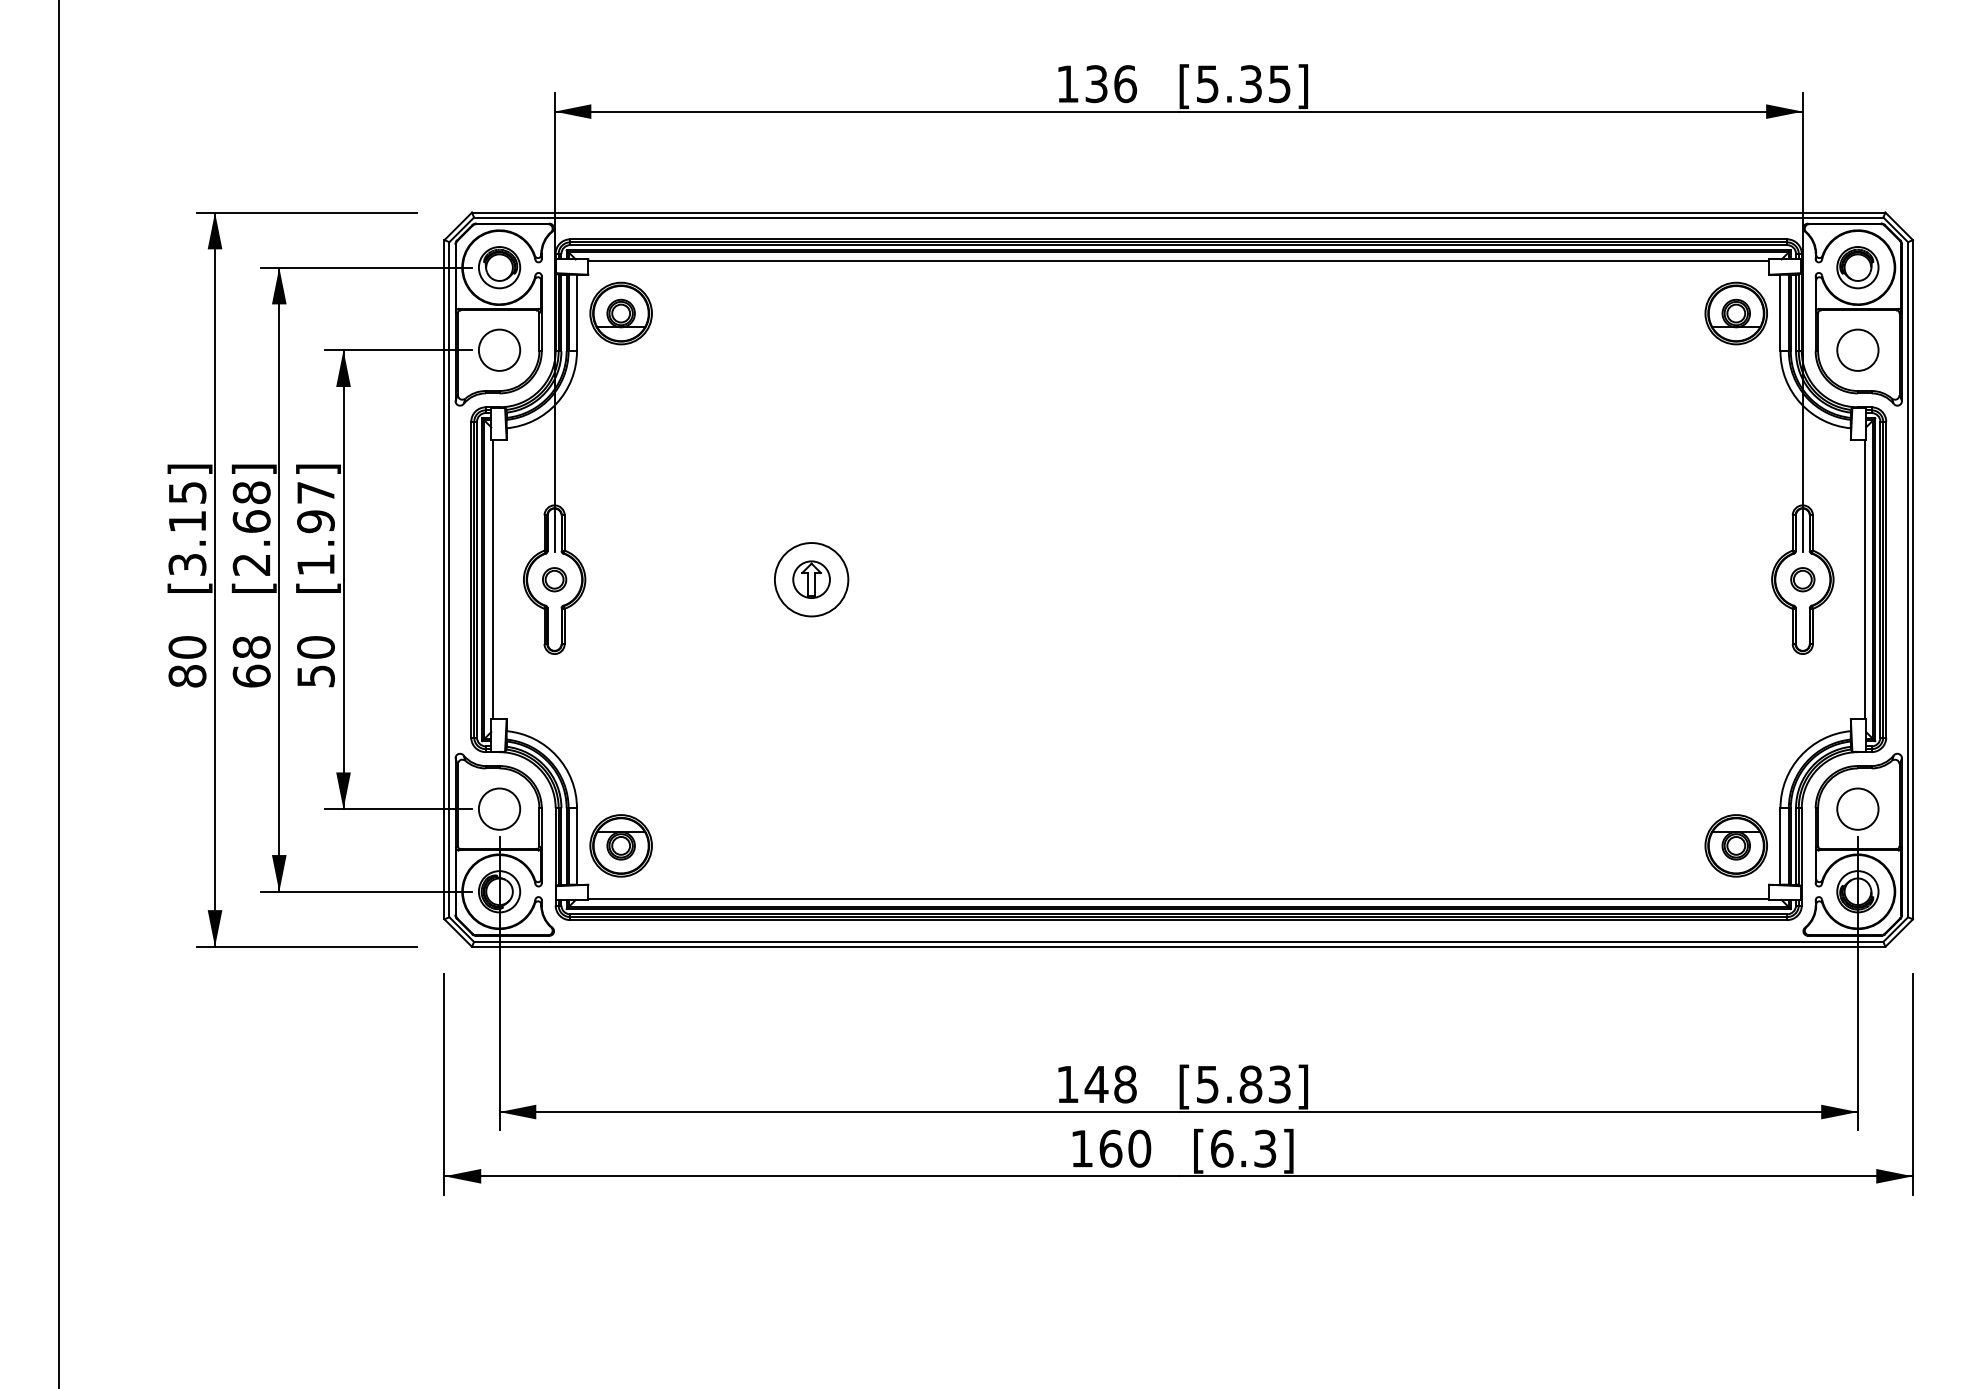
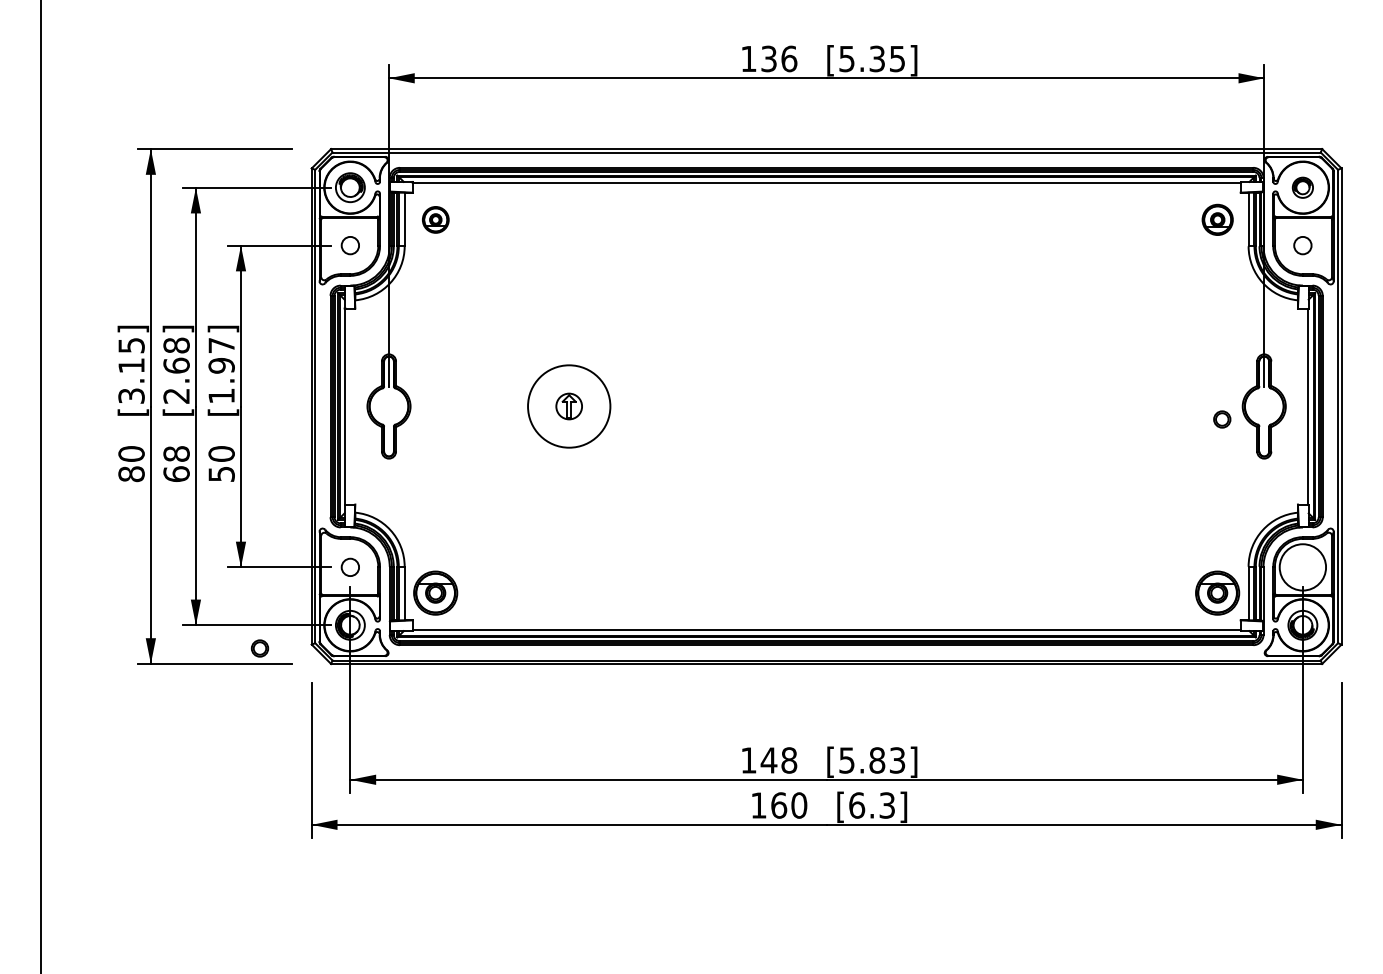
part: (1857, 267) -> (1302, 187), size x0.7
part: (620, 313) -> (435, 219), size x0.6
part: (1736, 313) -> (1217, 219), size x0.7
circle: (498, 350) -> (349, 245), size x0.6
circle: (1857, 350) -> (1302, 245), size x0.6
part: (553, 579) -> (259, 648), moved
circle: (810, 579) -> (568, 406), size x1.6
circle: (1803, 579) -> (1222, 419), moved
circle: (498, 807) -> (349, 566), size x0.6
circle: (1857, 807) -> (1302, 566), size x1.6

